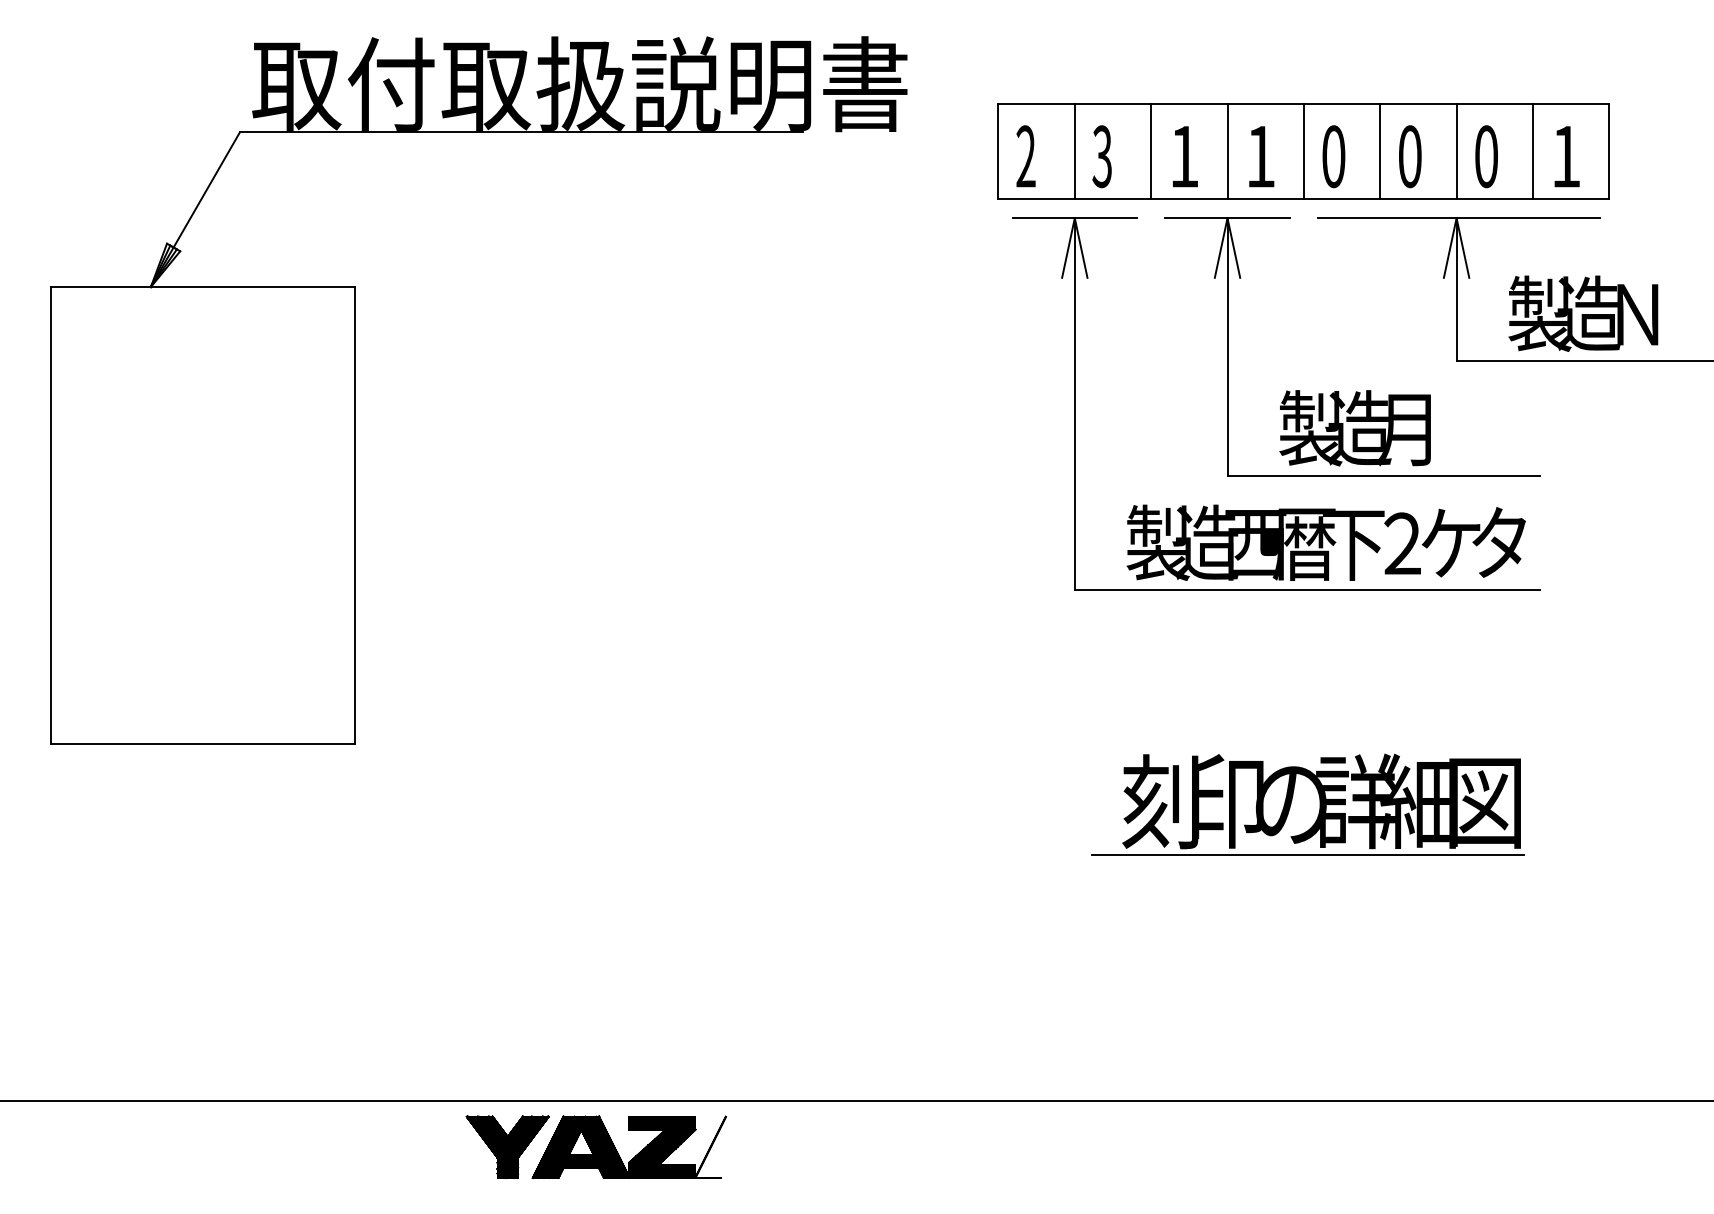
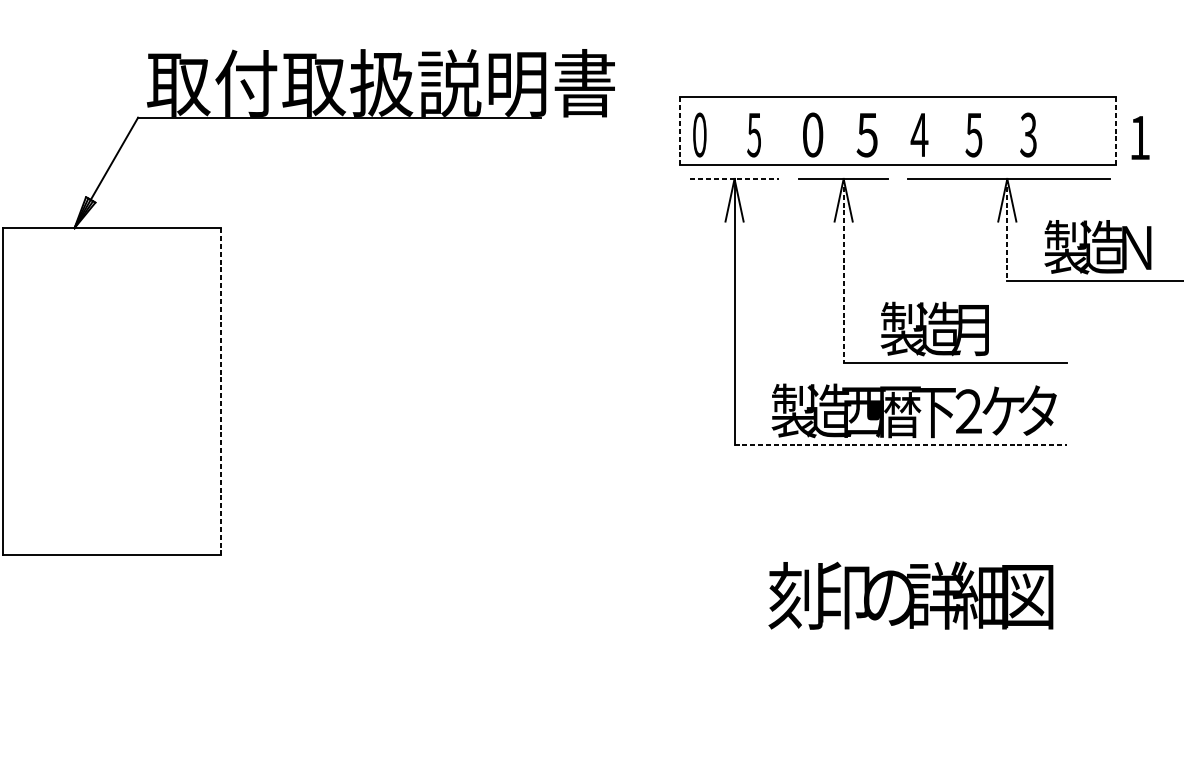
line: (998, 151) -> (680, 131), solid -> dashed
line: (1074, 151) -> (734, 131), removed
line: (1151, 151) -> (789, 131), removed
line: (1227, 151) -> (843, 131), removed
line: (1303, 151) -> (897, 131), removed
line: (1380, 151) -> (952, 131), removed
line: (1456, 151) -> (1007, 131), removed
line: (1532, 151) -> (1061, 131), removed
line: (1609, 151) -> (1116, 131), solid -> dashed
text: (1025, 156) -> (699, 134), 2 -> 0
text: (1101, 156) -> (753, 134), 3 -> 5
text: (1184, 156) -> (812, 134), 1 -> 0
text: (1333, 156) -> (919, 134), 0 -> 4
text: (1409, 156) -> (973, 134), 0 -> 5
text: (1485, 156) -> (1027, 134), 0 -> 3
text: (1566, 156) -> (1140, 137), moved
text: (1259, 157) -> (866, 135), 1 -> 5
line: (1075, 218) -> (735, 179), solid -> dashed
line: (1456, 289) -> (1007, 229), solid -> dashed
line: (1227, 347) -> (843, 271), solid -> dashed
line: (355, 515) -> (220, 391), solid -> dashed
line: (1307, 590) -> (900, 444), solid -> dashed
line: (1307, 854) -> (900, 633), removed

